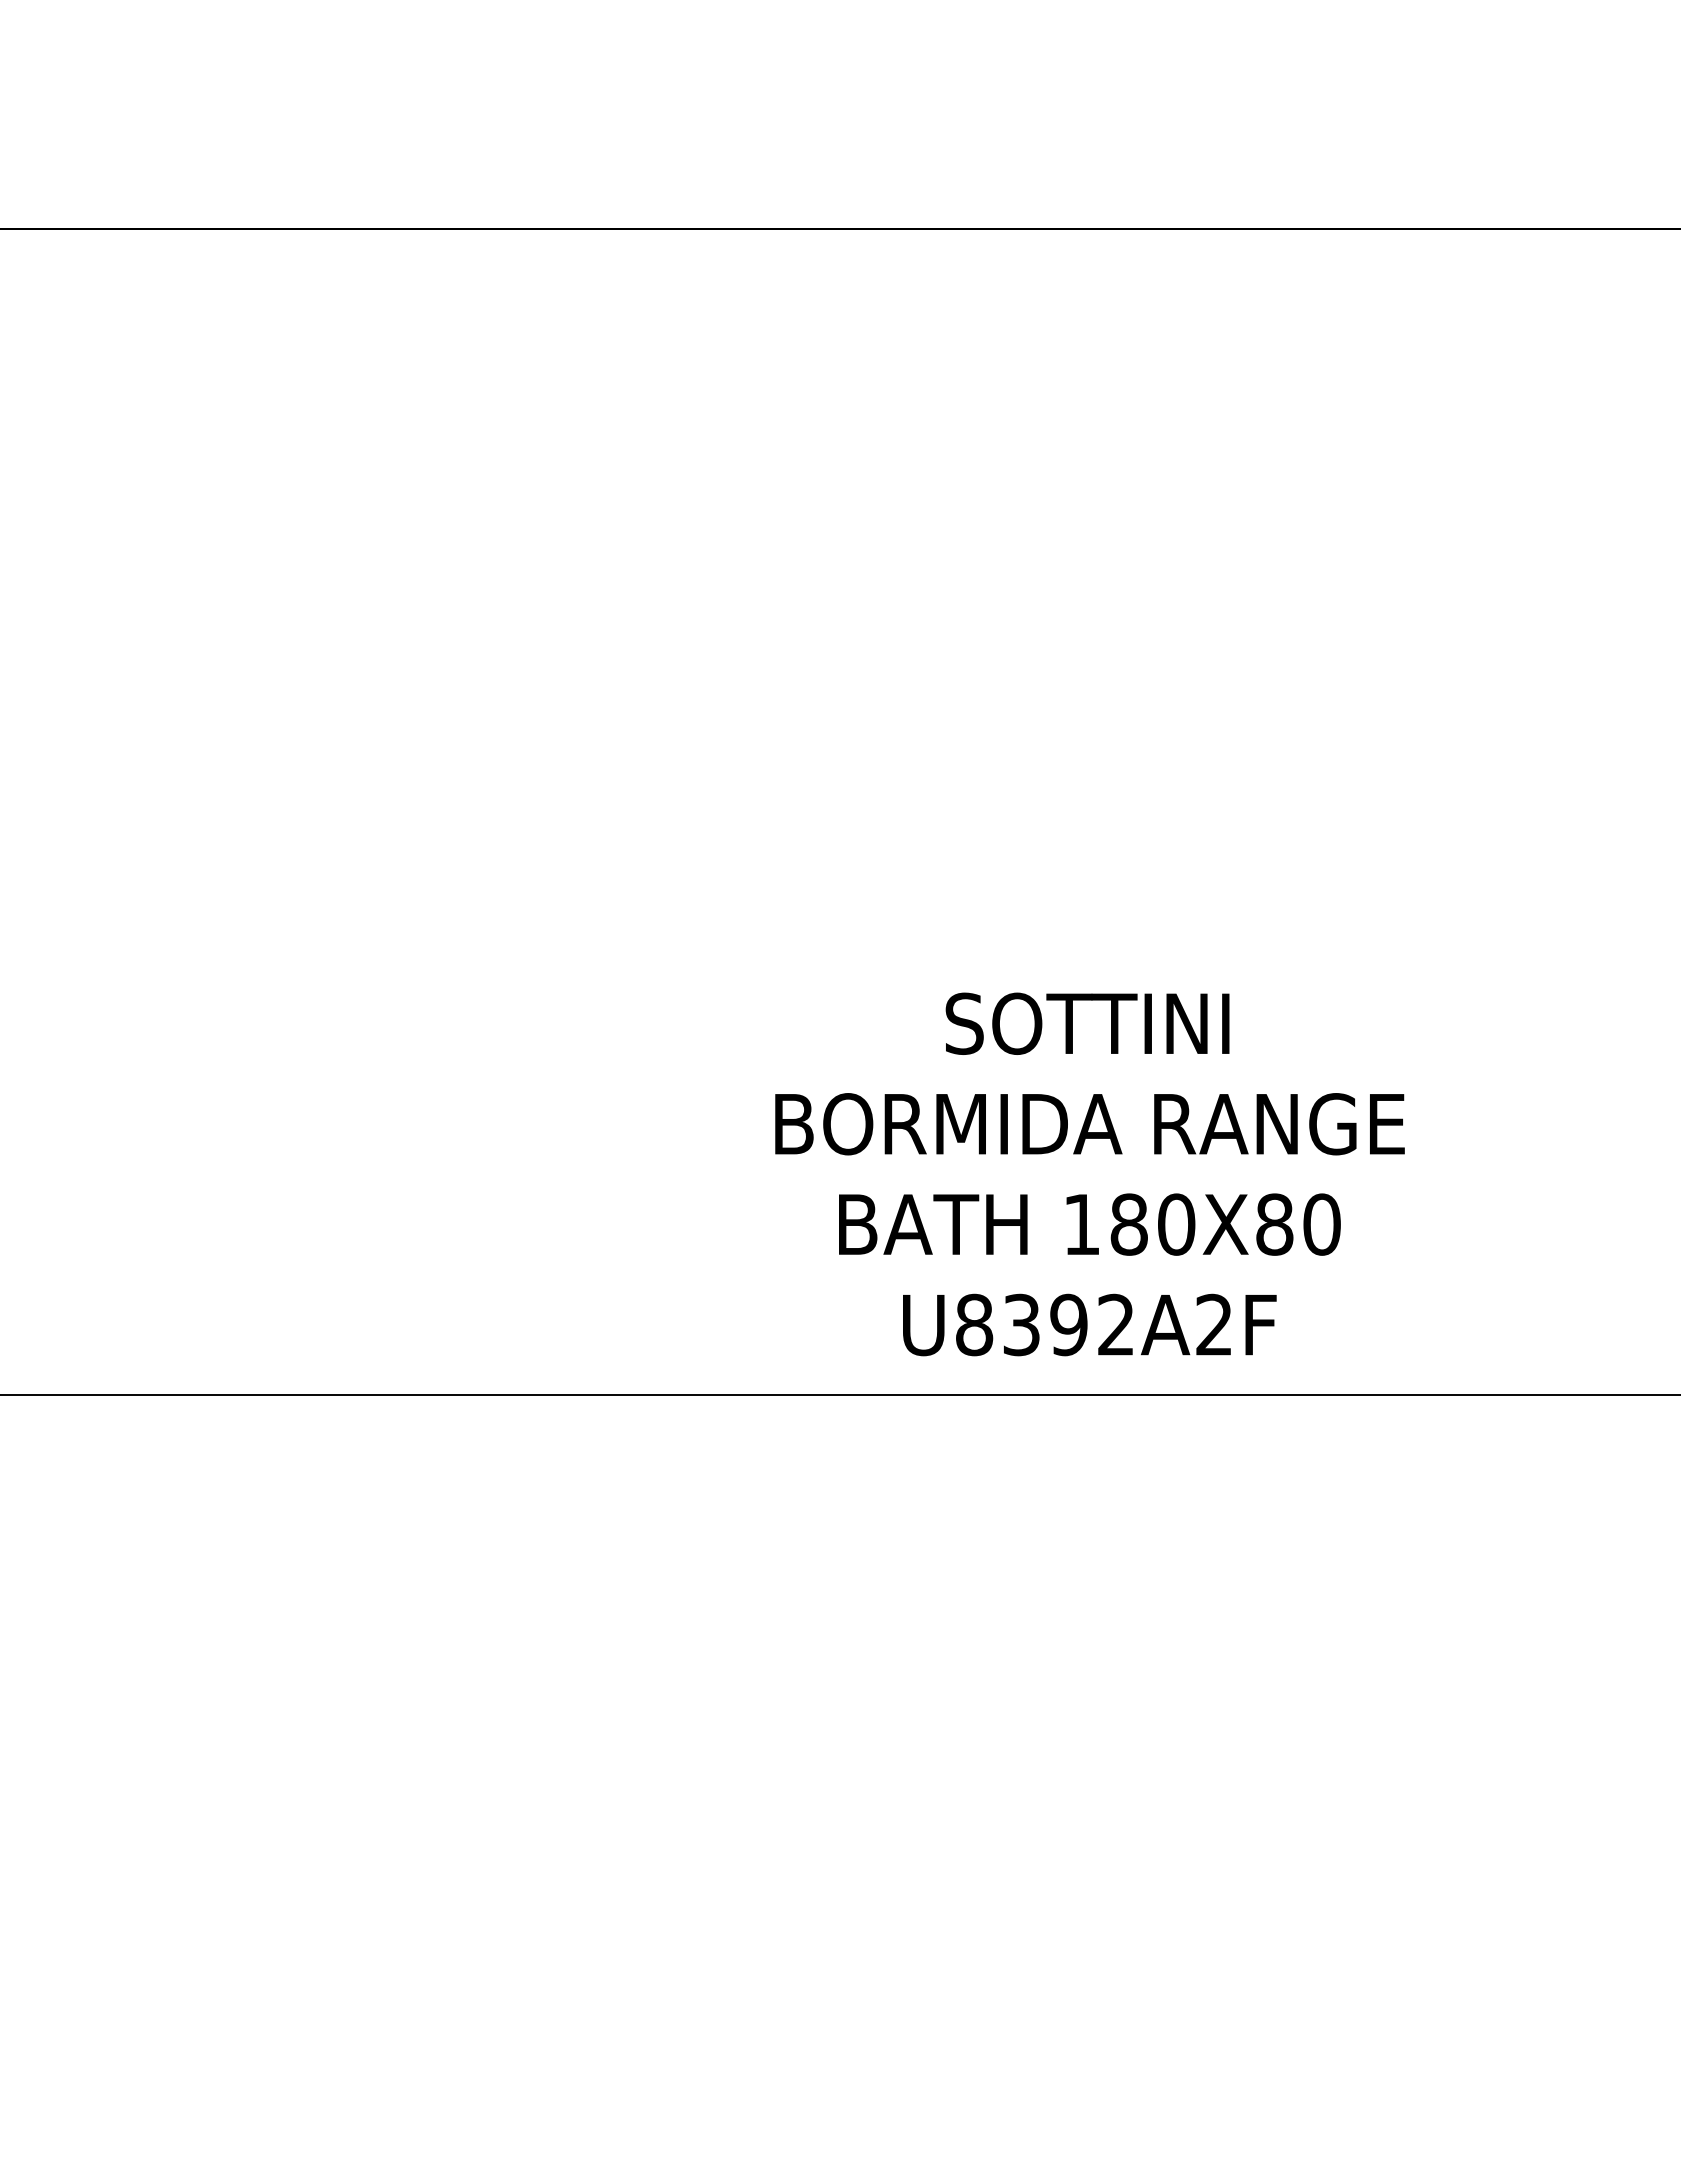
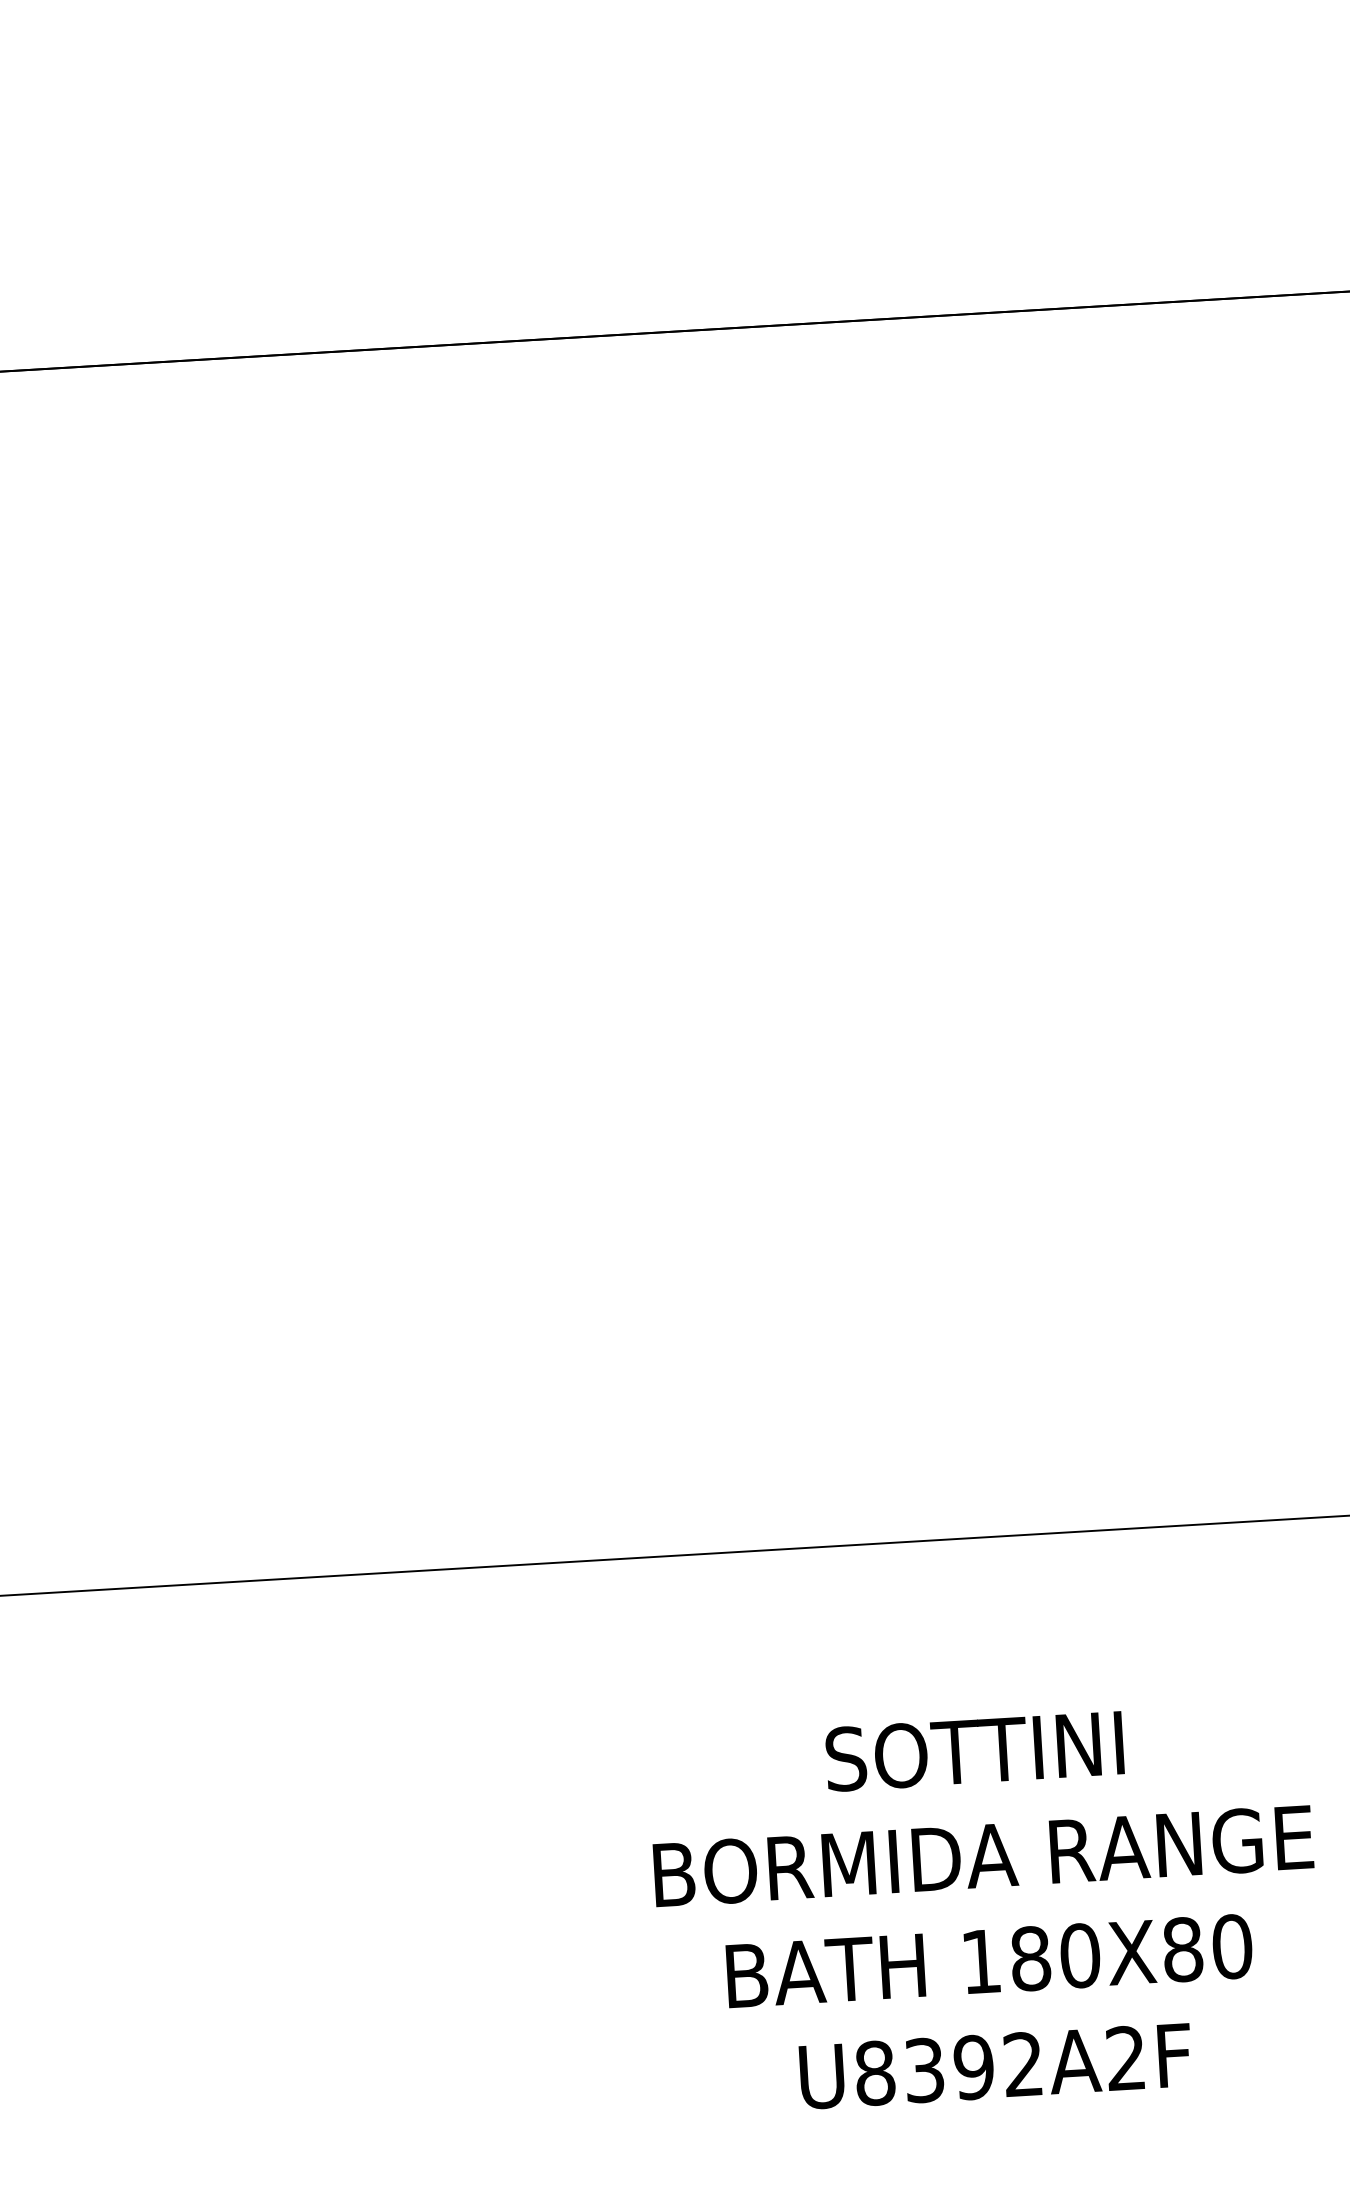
text: (1089, 1174) -> (986, 1908), moved

